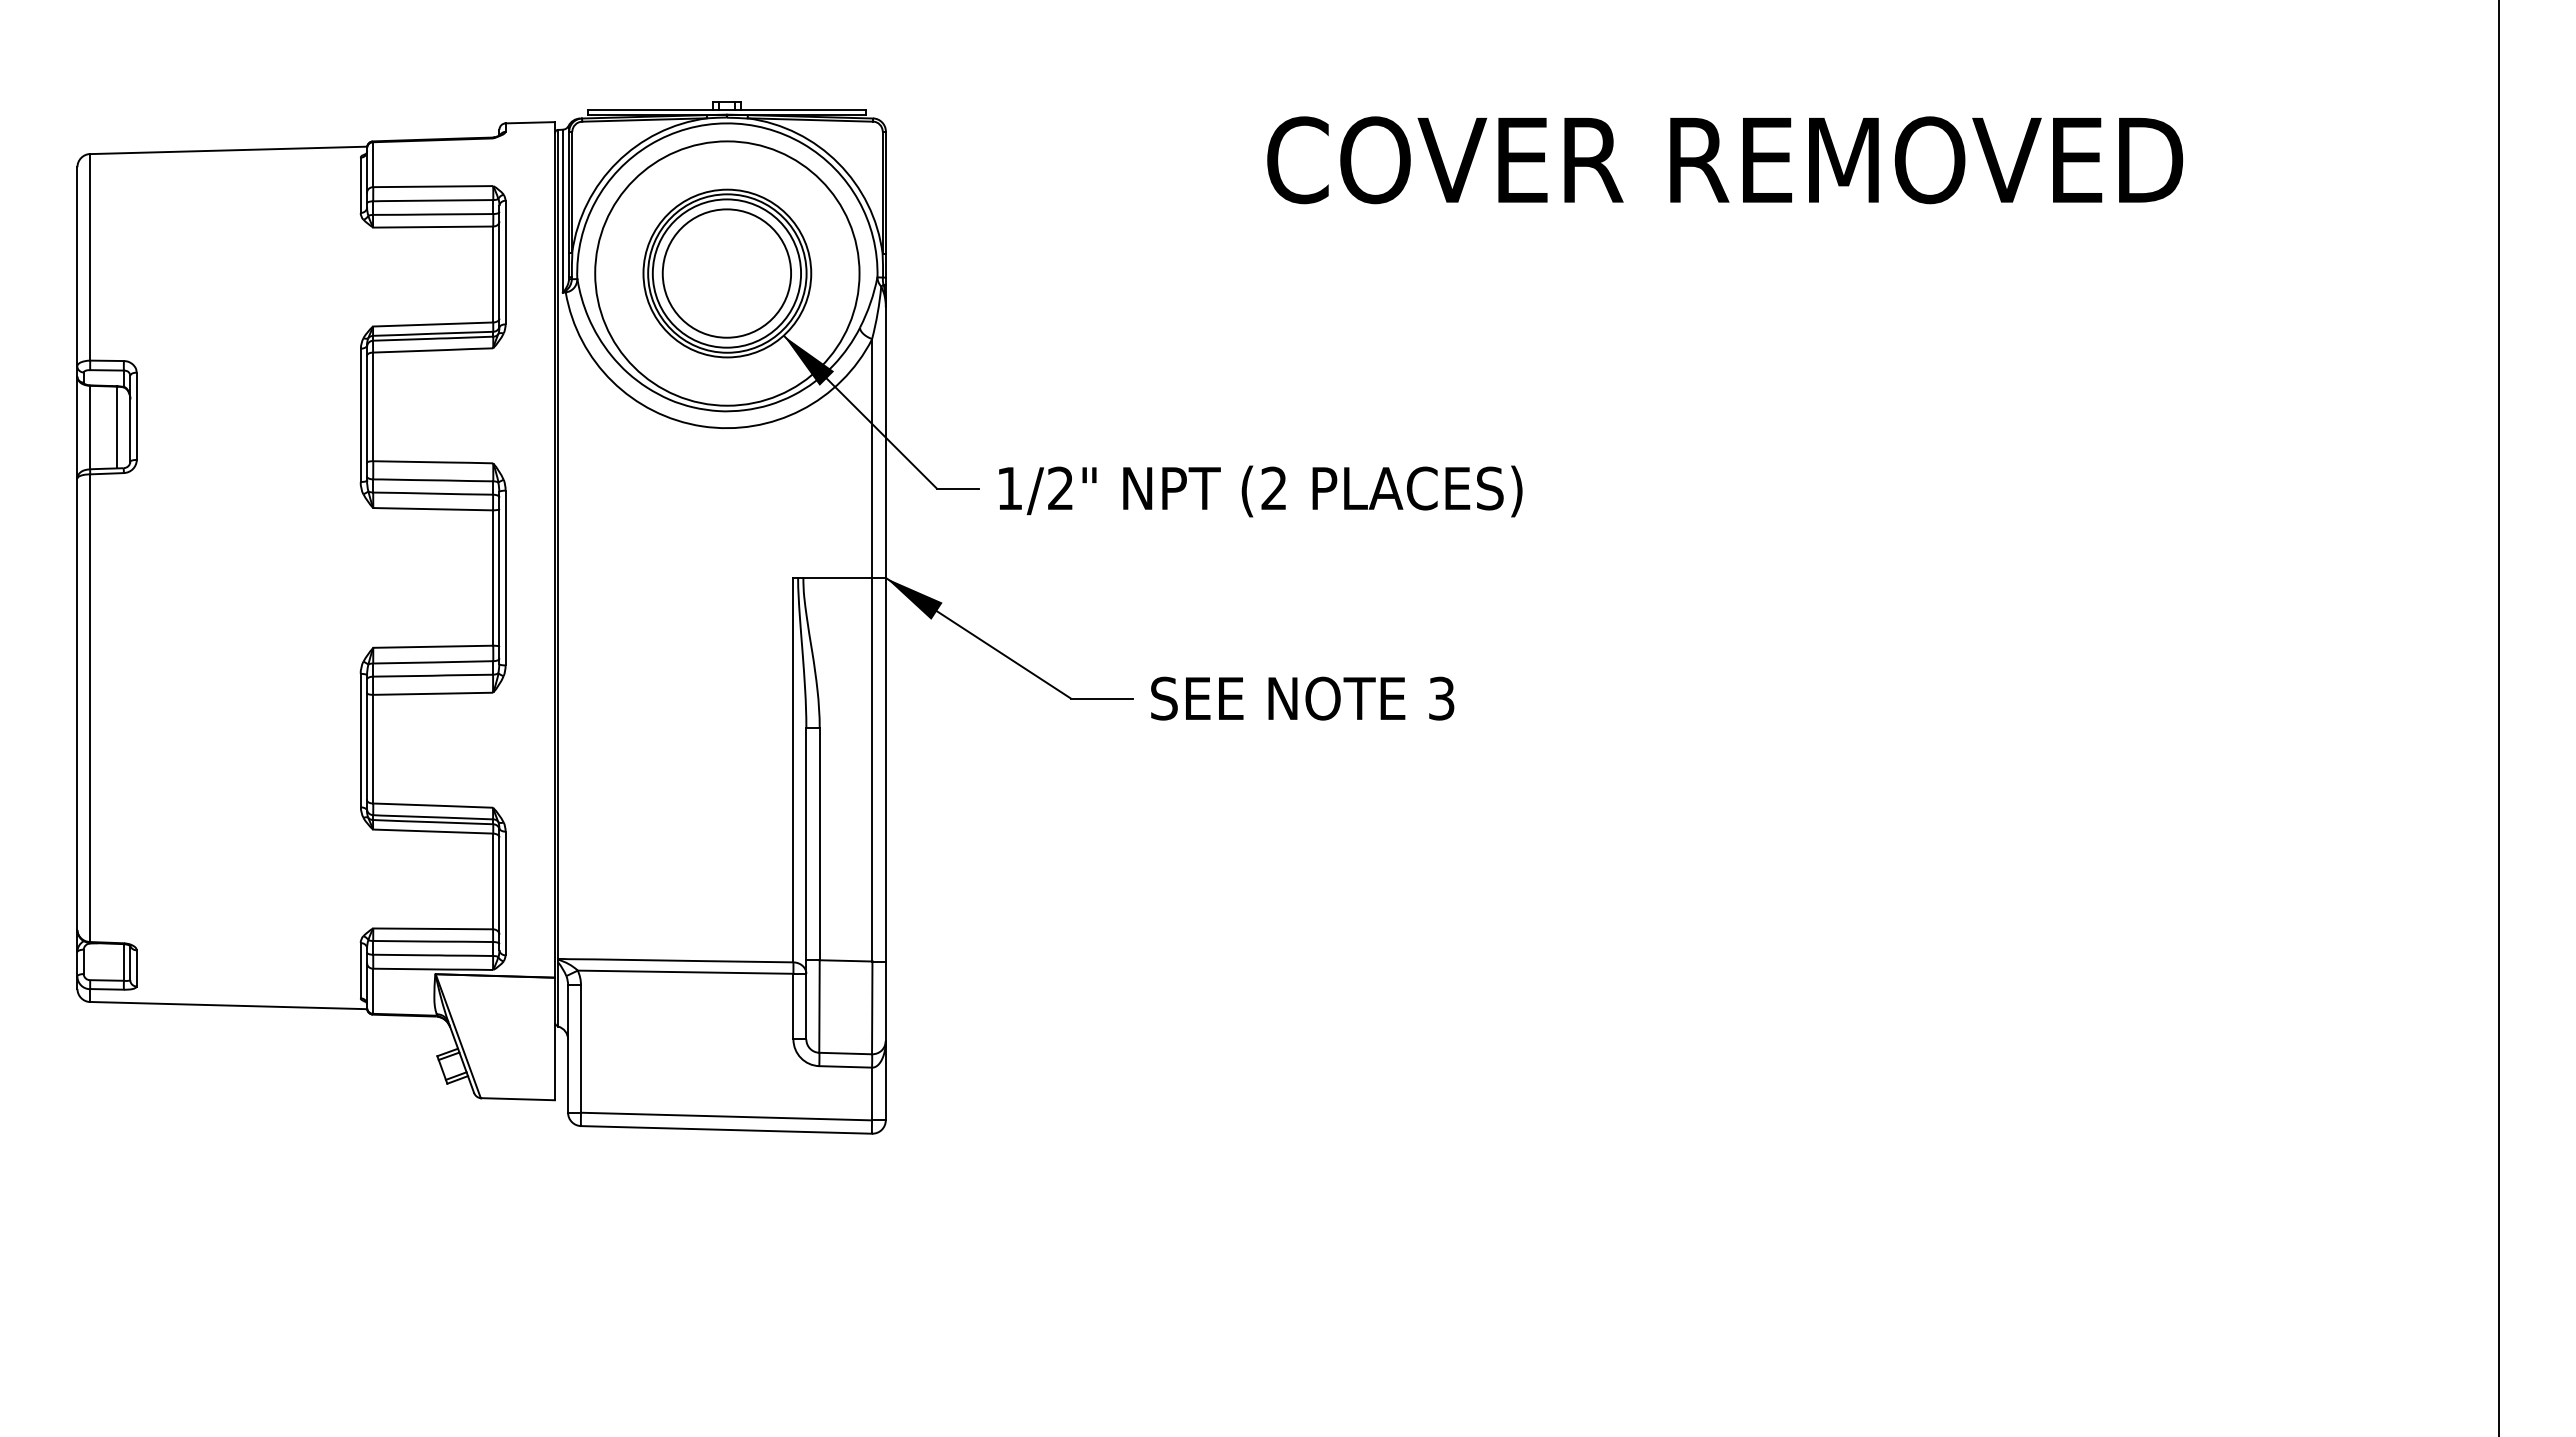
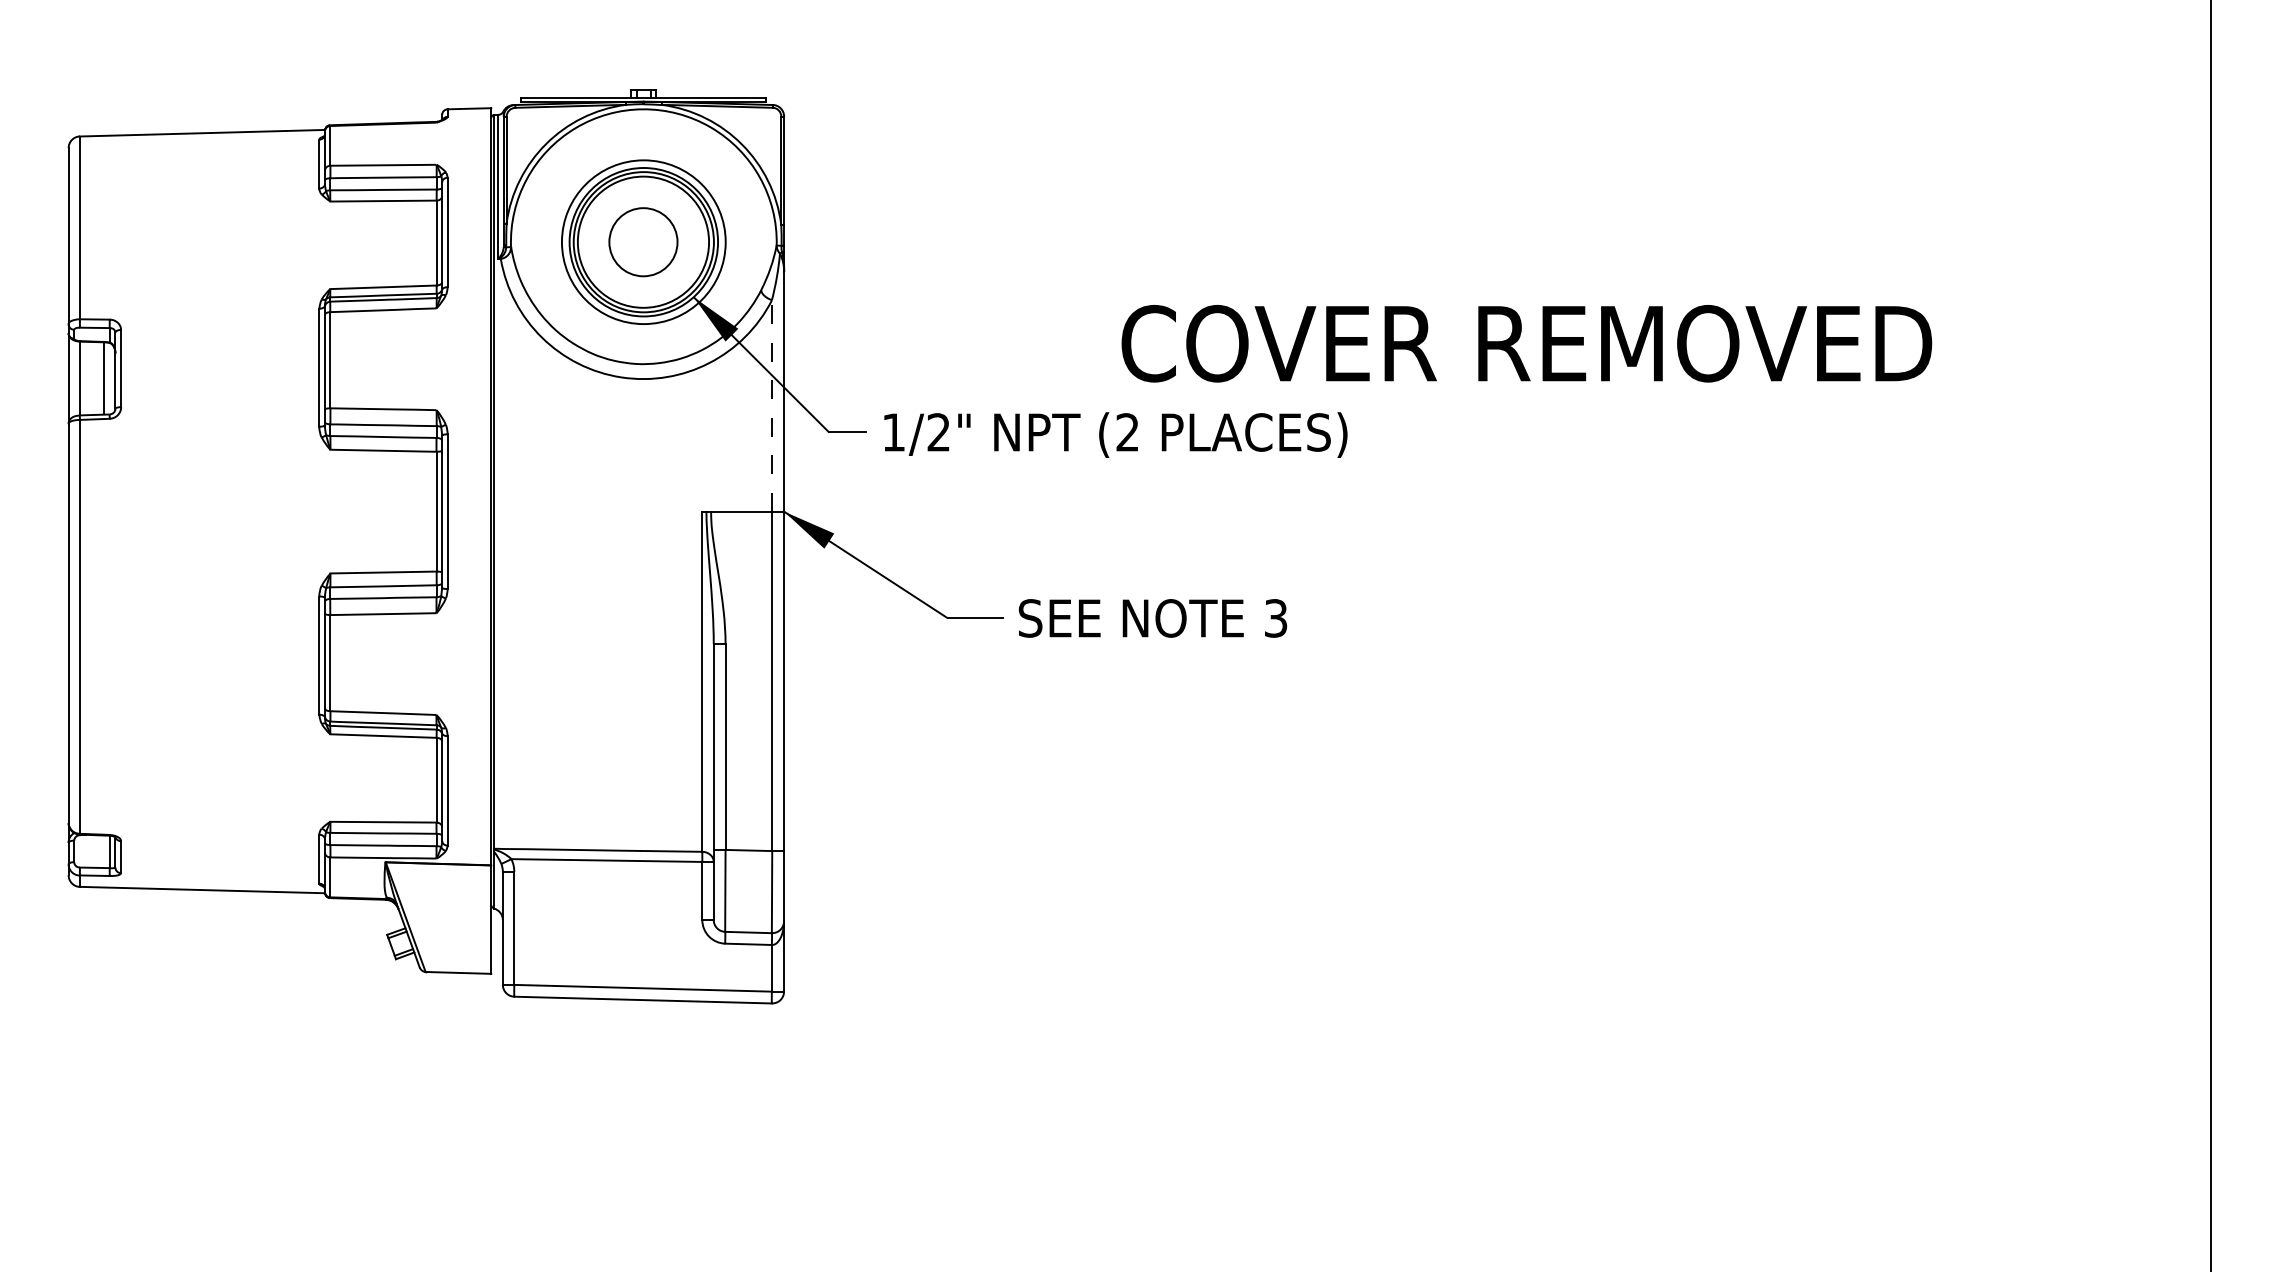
text: (1725, 160) -> (1527, 343), moved
circle: (726, 273) -> (643, 242), size x0.6
circle: (727, 273) -> (643, 242), size x0.7
line: (872, 457) -> (772, 405), solid -> dashed

